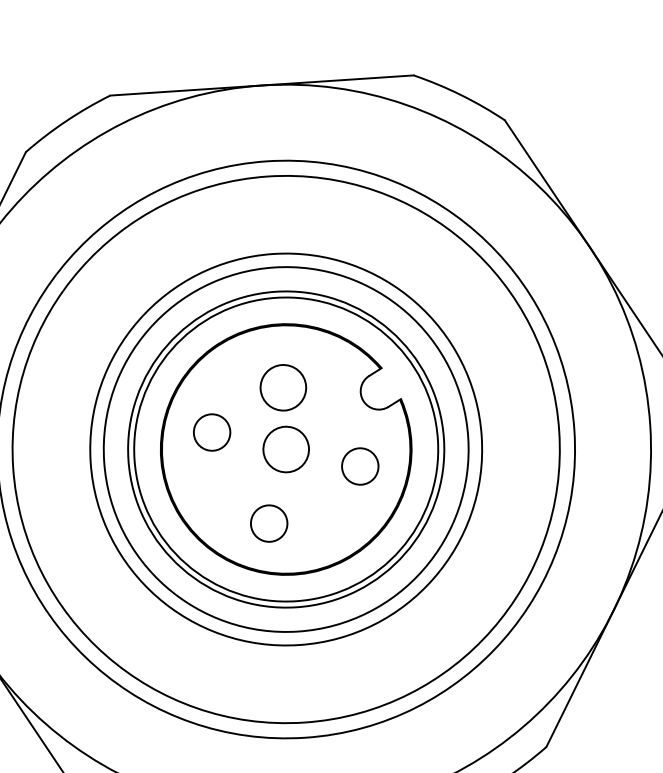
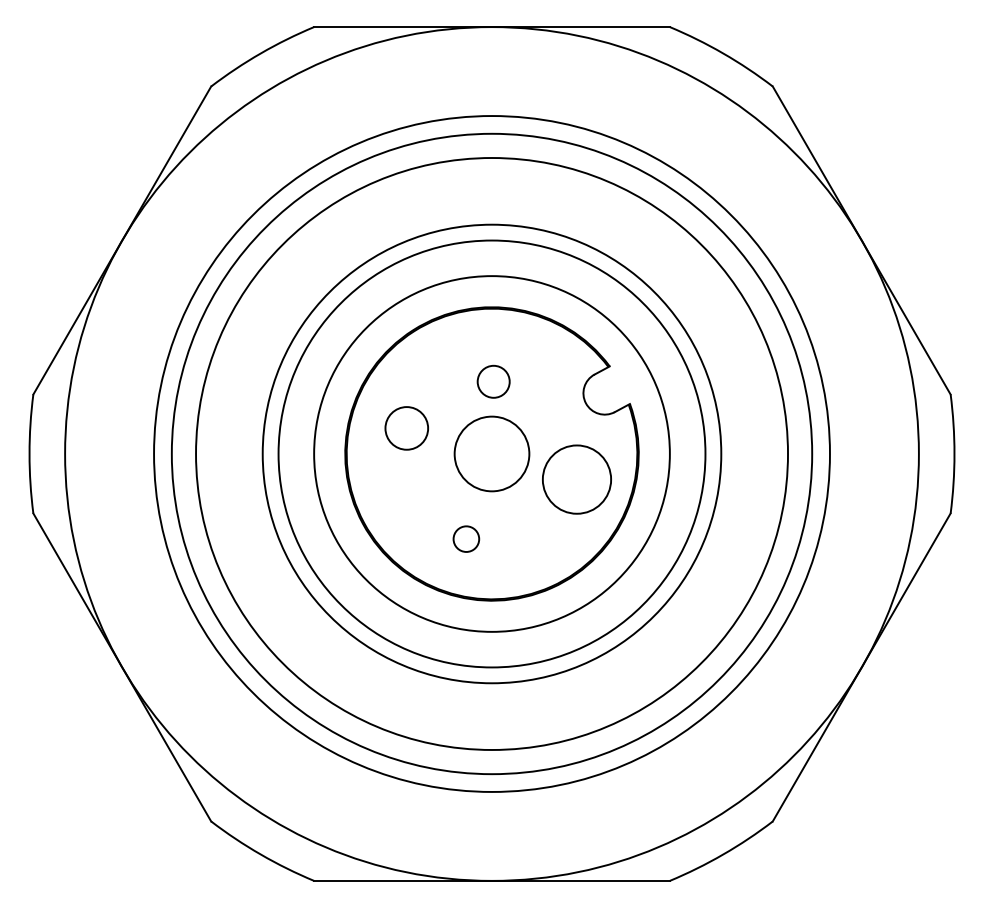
circle: (283, 387) -> (493, 381), size x0.6
circle: (285, 449) -> (491, 453), size x1.4
circle: (286, 449) -> (492, 453), size x1.6
circle: (360, 466) -> (577, 479), size x1.6
circle: (269, 523) -> (466, 538), size x0.6

